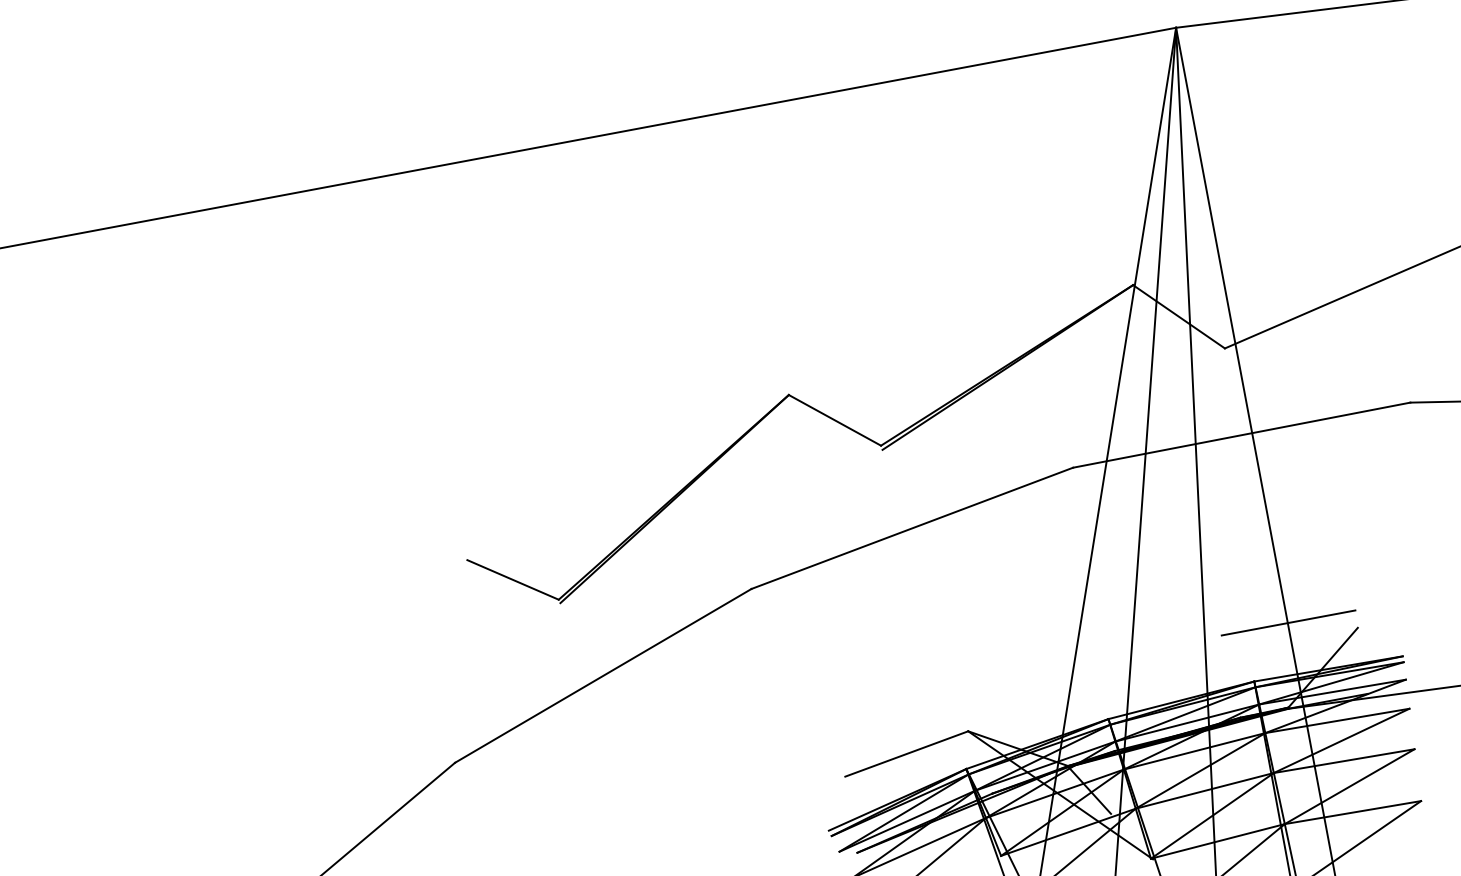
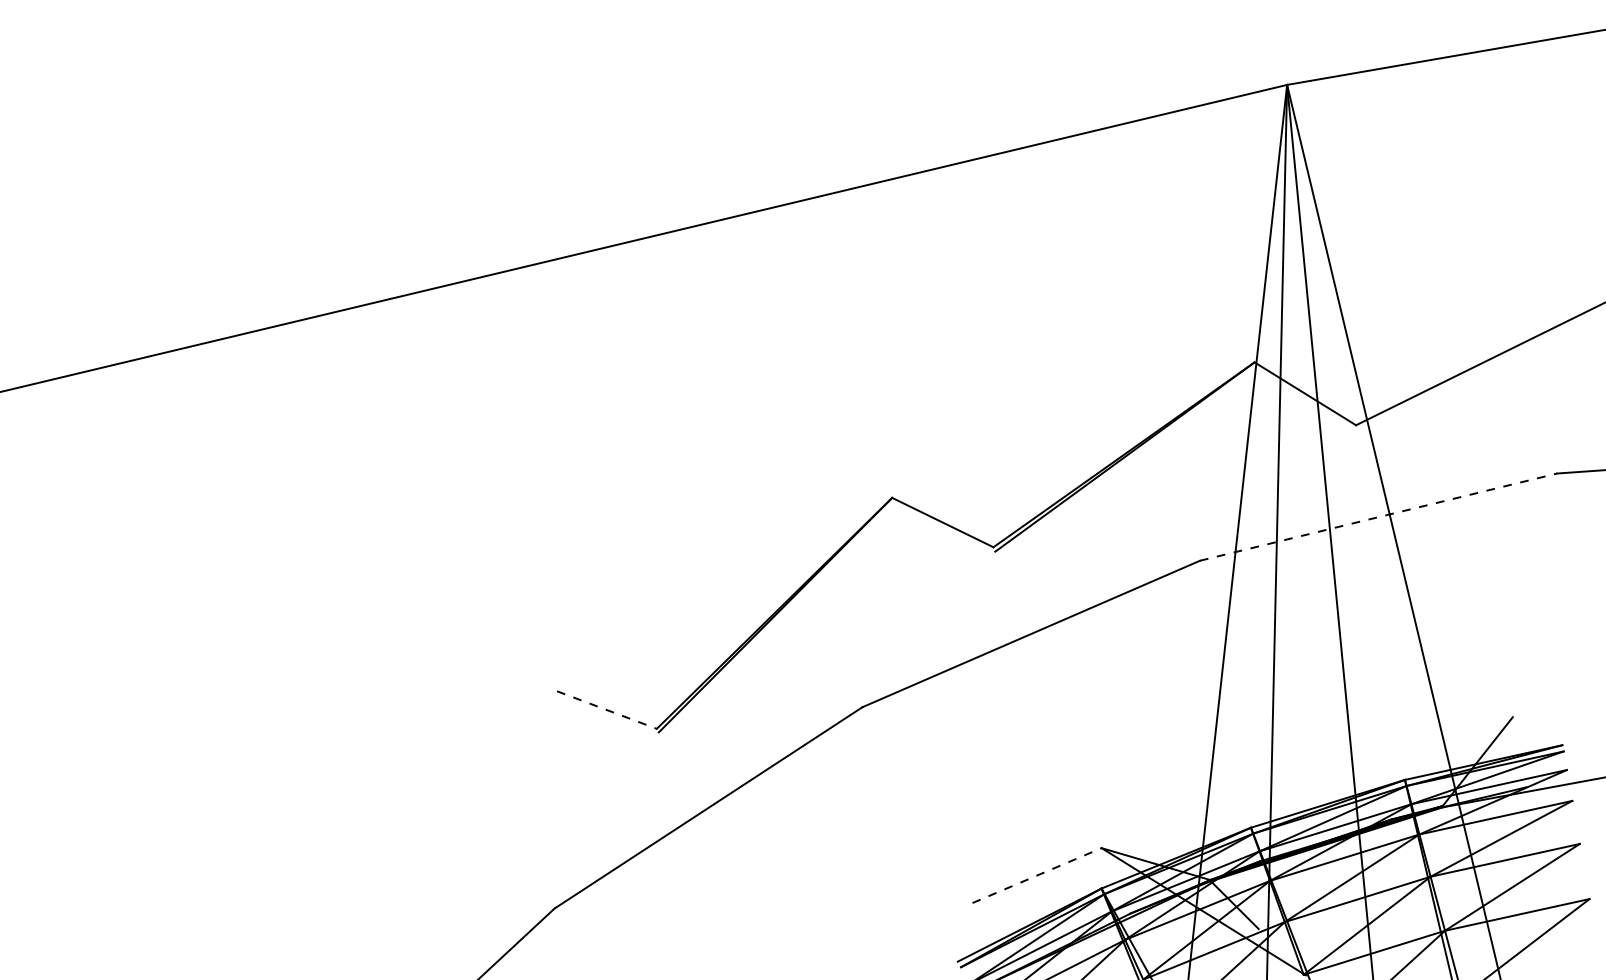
line: (1241, 435) -> (1378, 517), solid -> dashed
line: (513, 580) -> (607, 710), solid -> dashed
line: (1288, 622) -> (1438, 715), removed
line: (907, 753) -> (1037, 875), solid -> dashed

